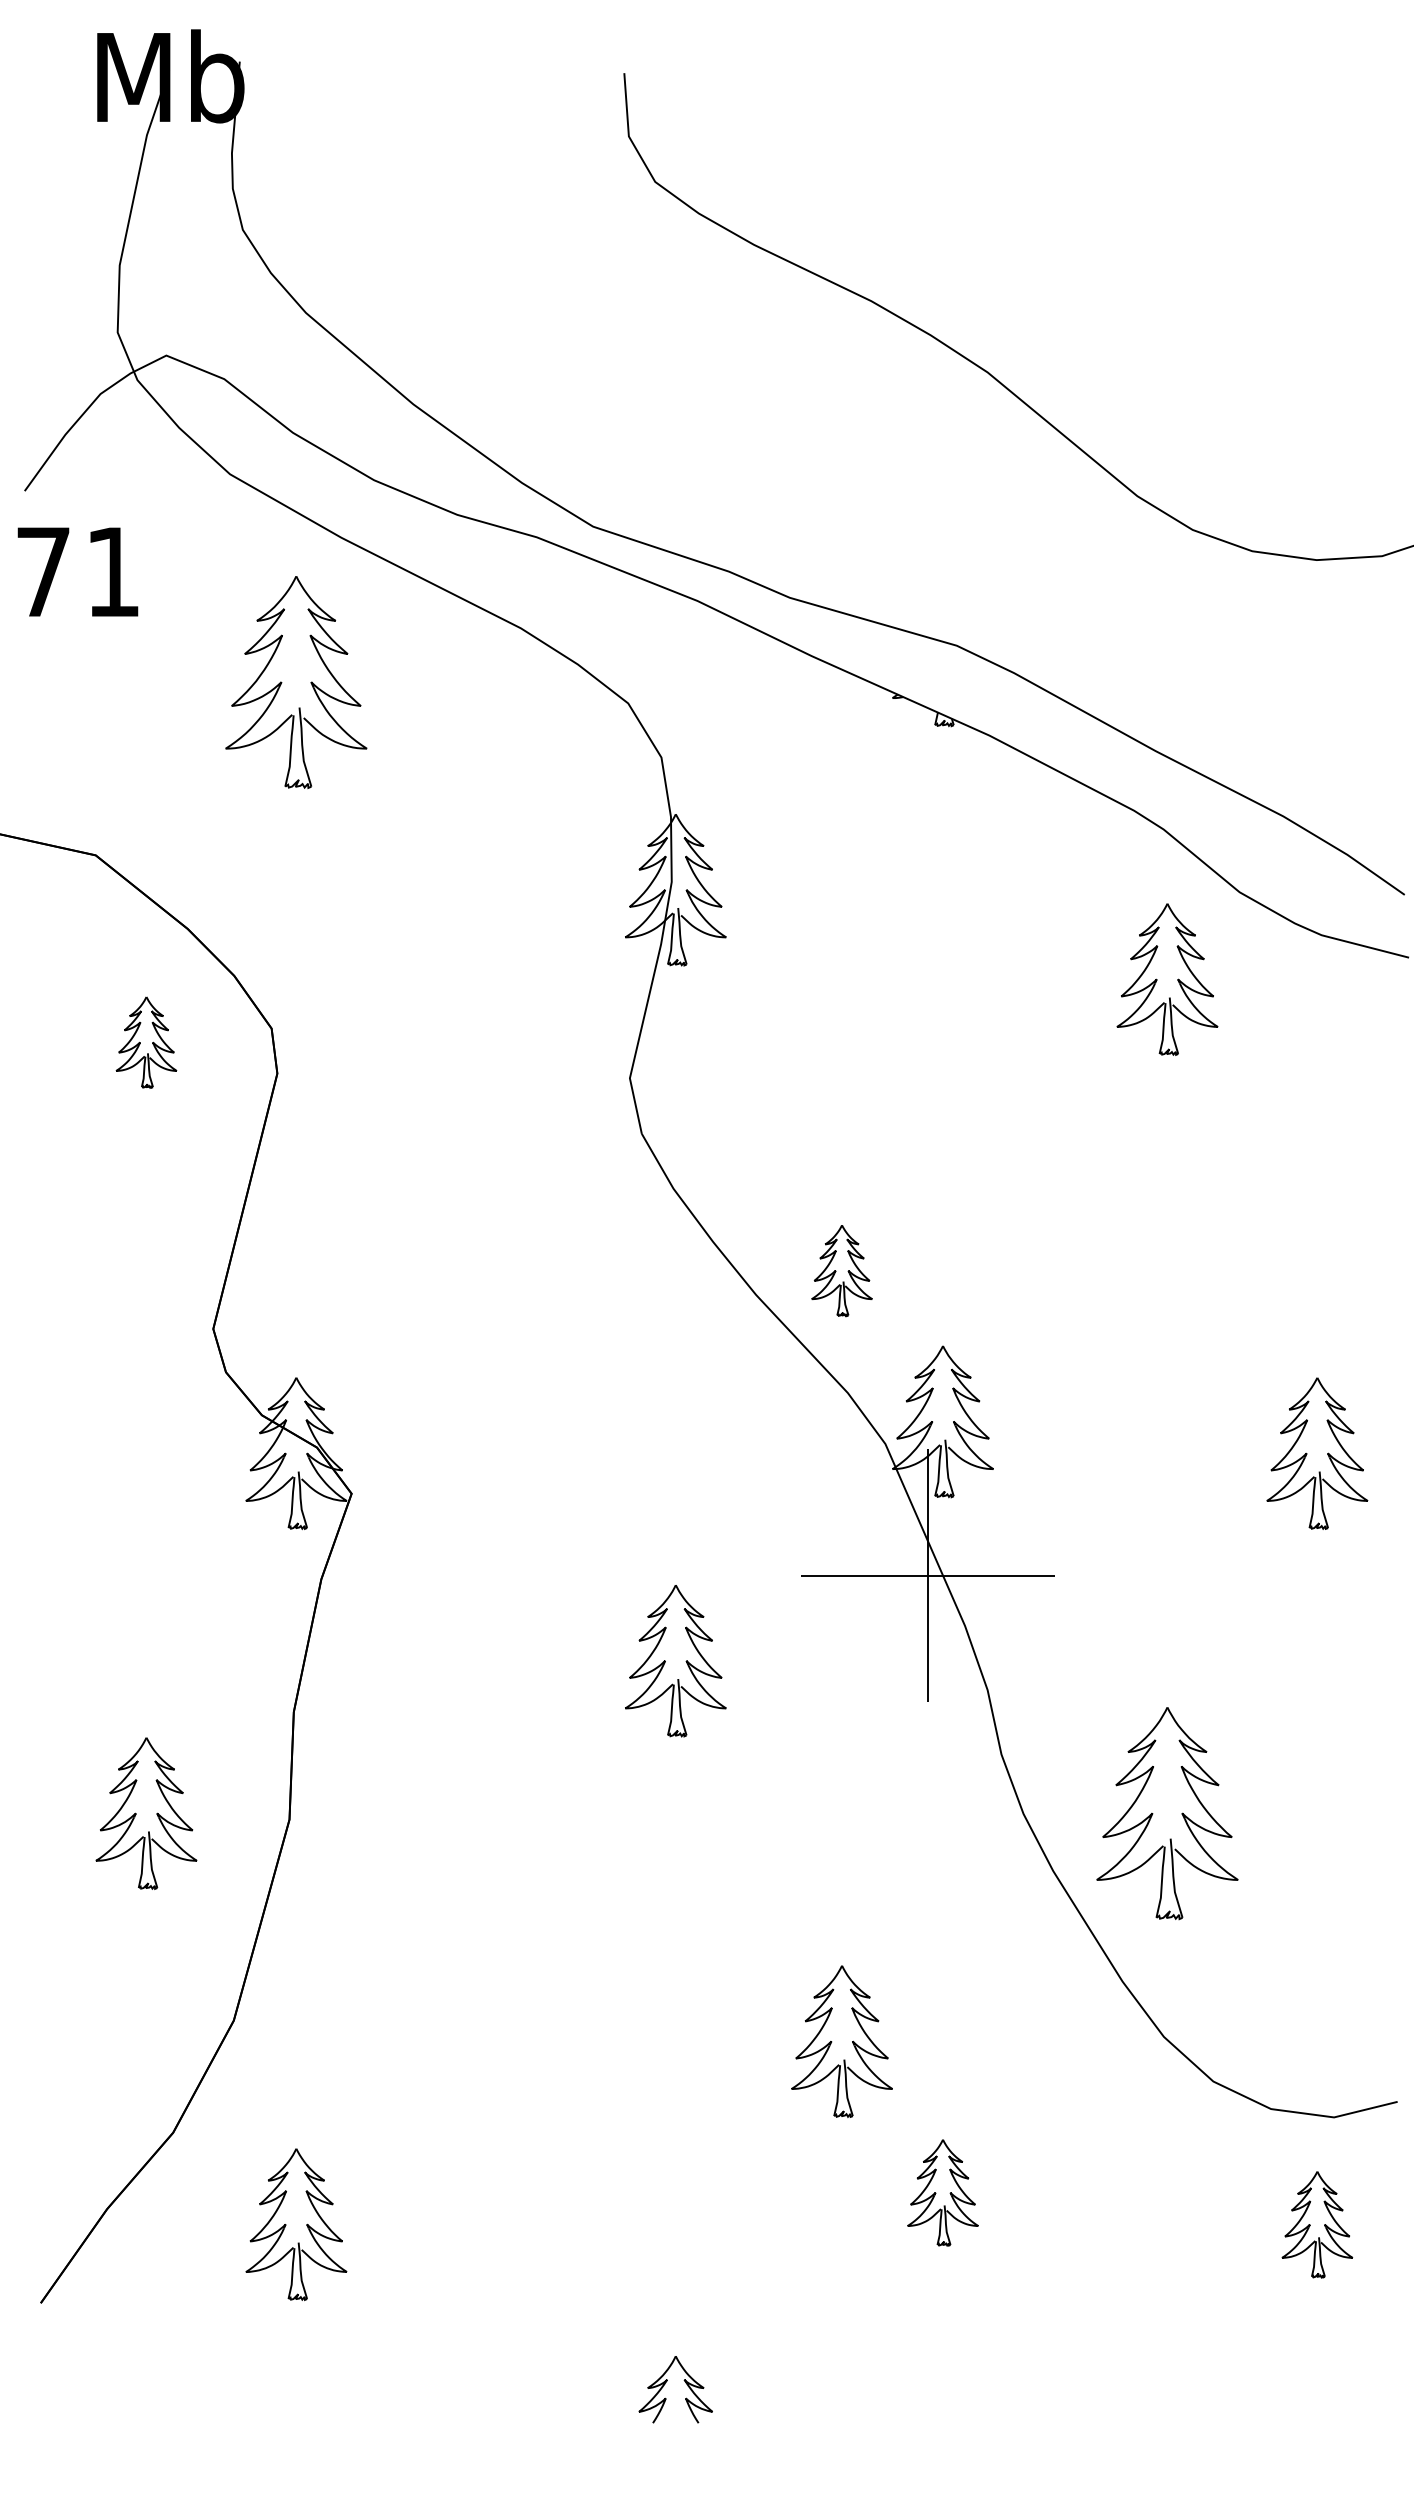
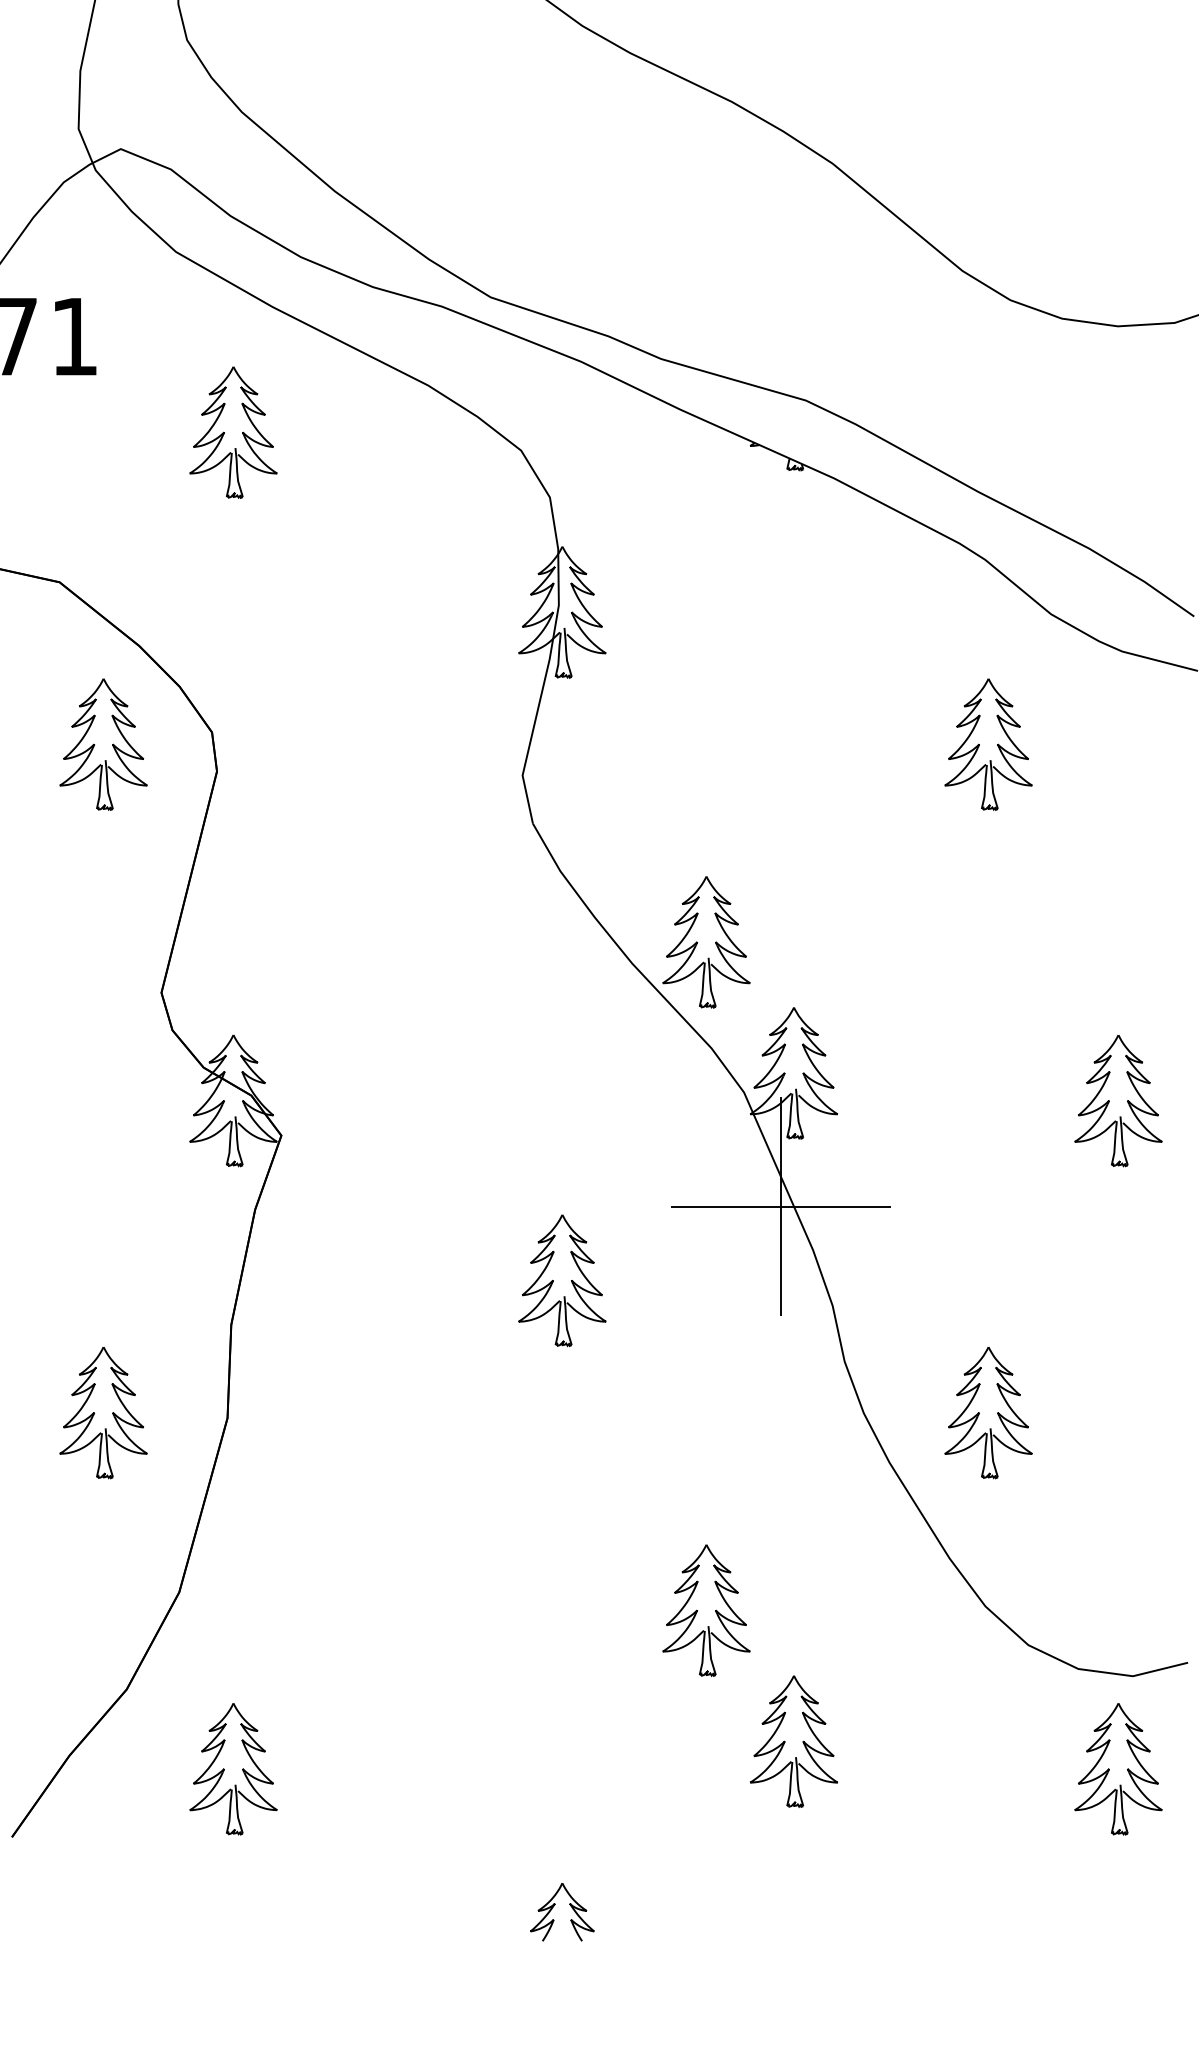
part: (296, 682) -> (233, 432), size x0.71
part: (1167, 979) -> (988, 744), moved
part: (146, 1042) -> (103, 744), size x1.67
part: (841, 1270) -> (706, 942), size x1.67
part: (1167, 1813) -> (988, 1412), size x0.71
part: (942, 2192) -> (793, 1741), size x1.43
part: (1317, 2224) -> (1118, 1769), size x1.43

